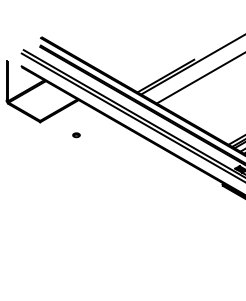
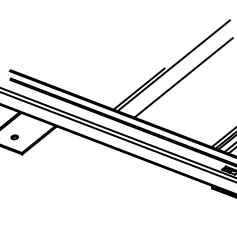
part: (76, 135) -> (14, 137), moved

